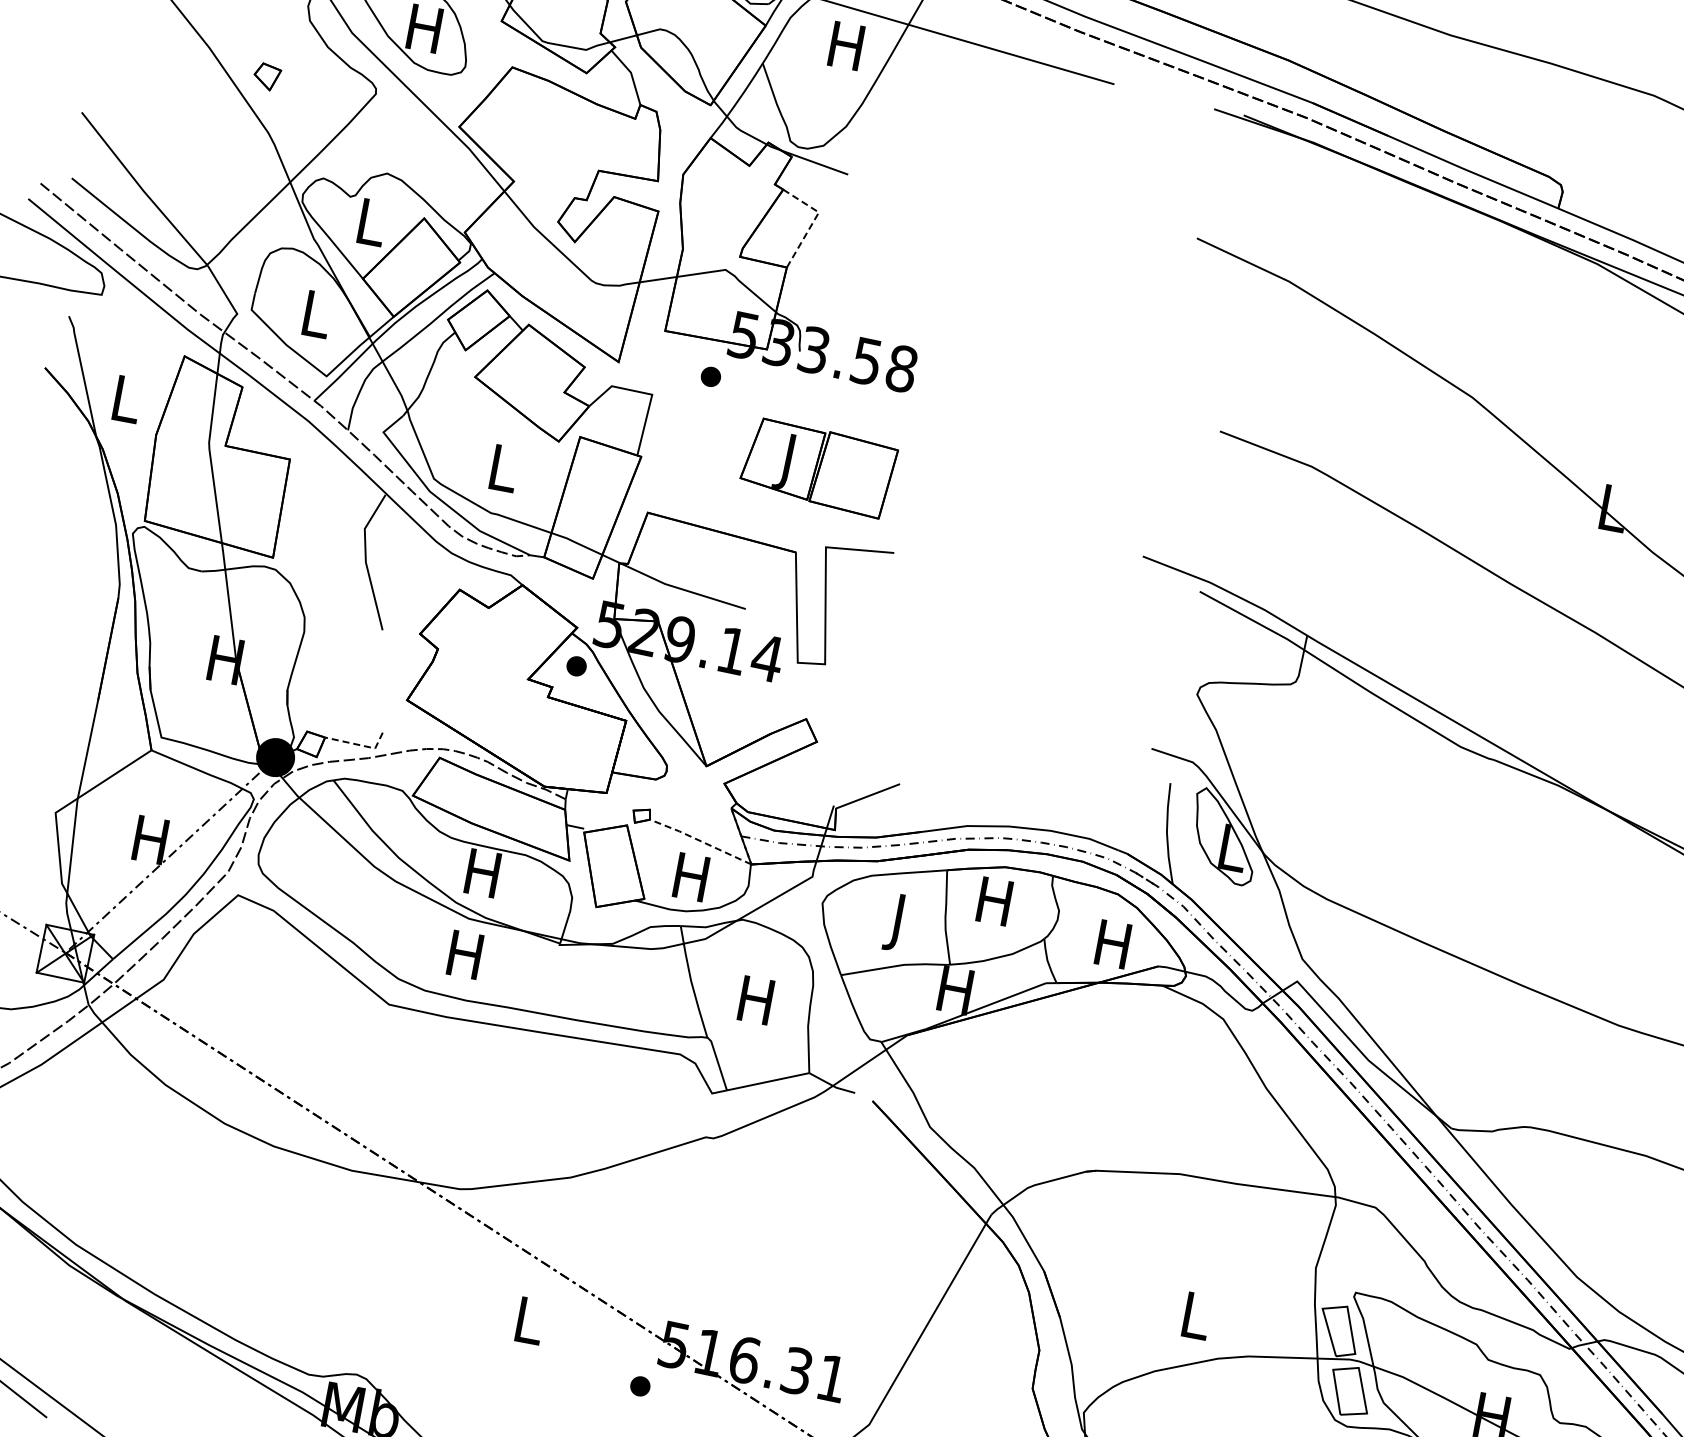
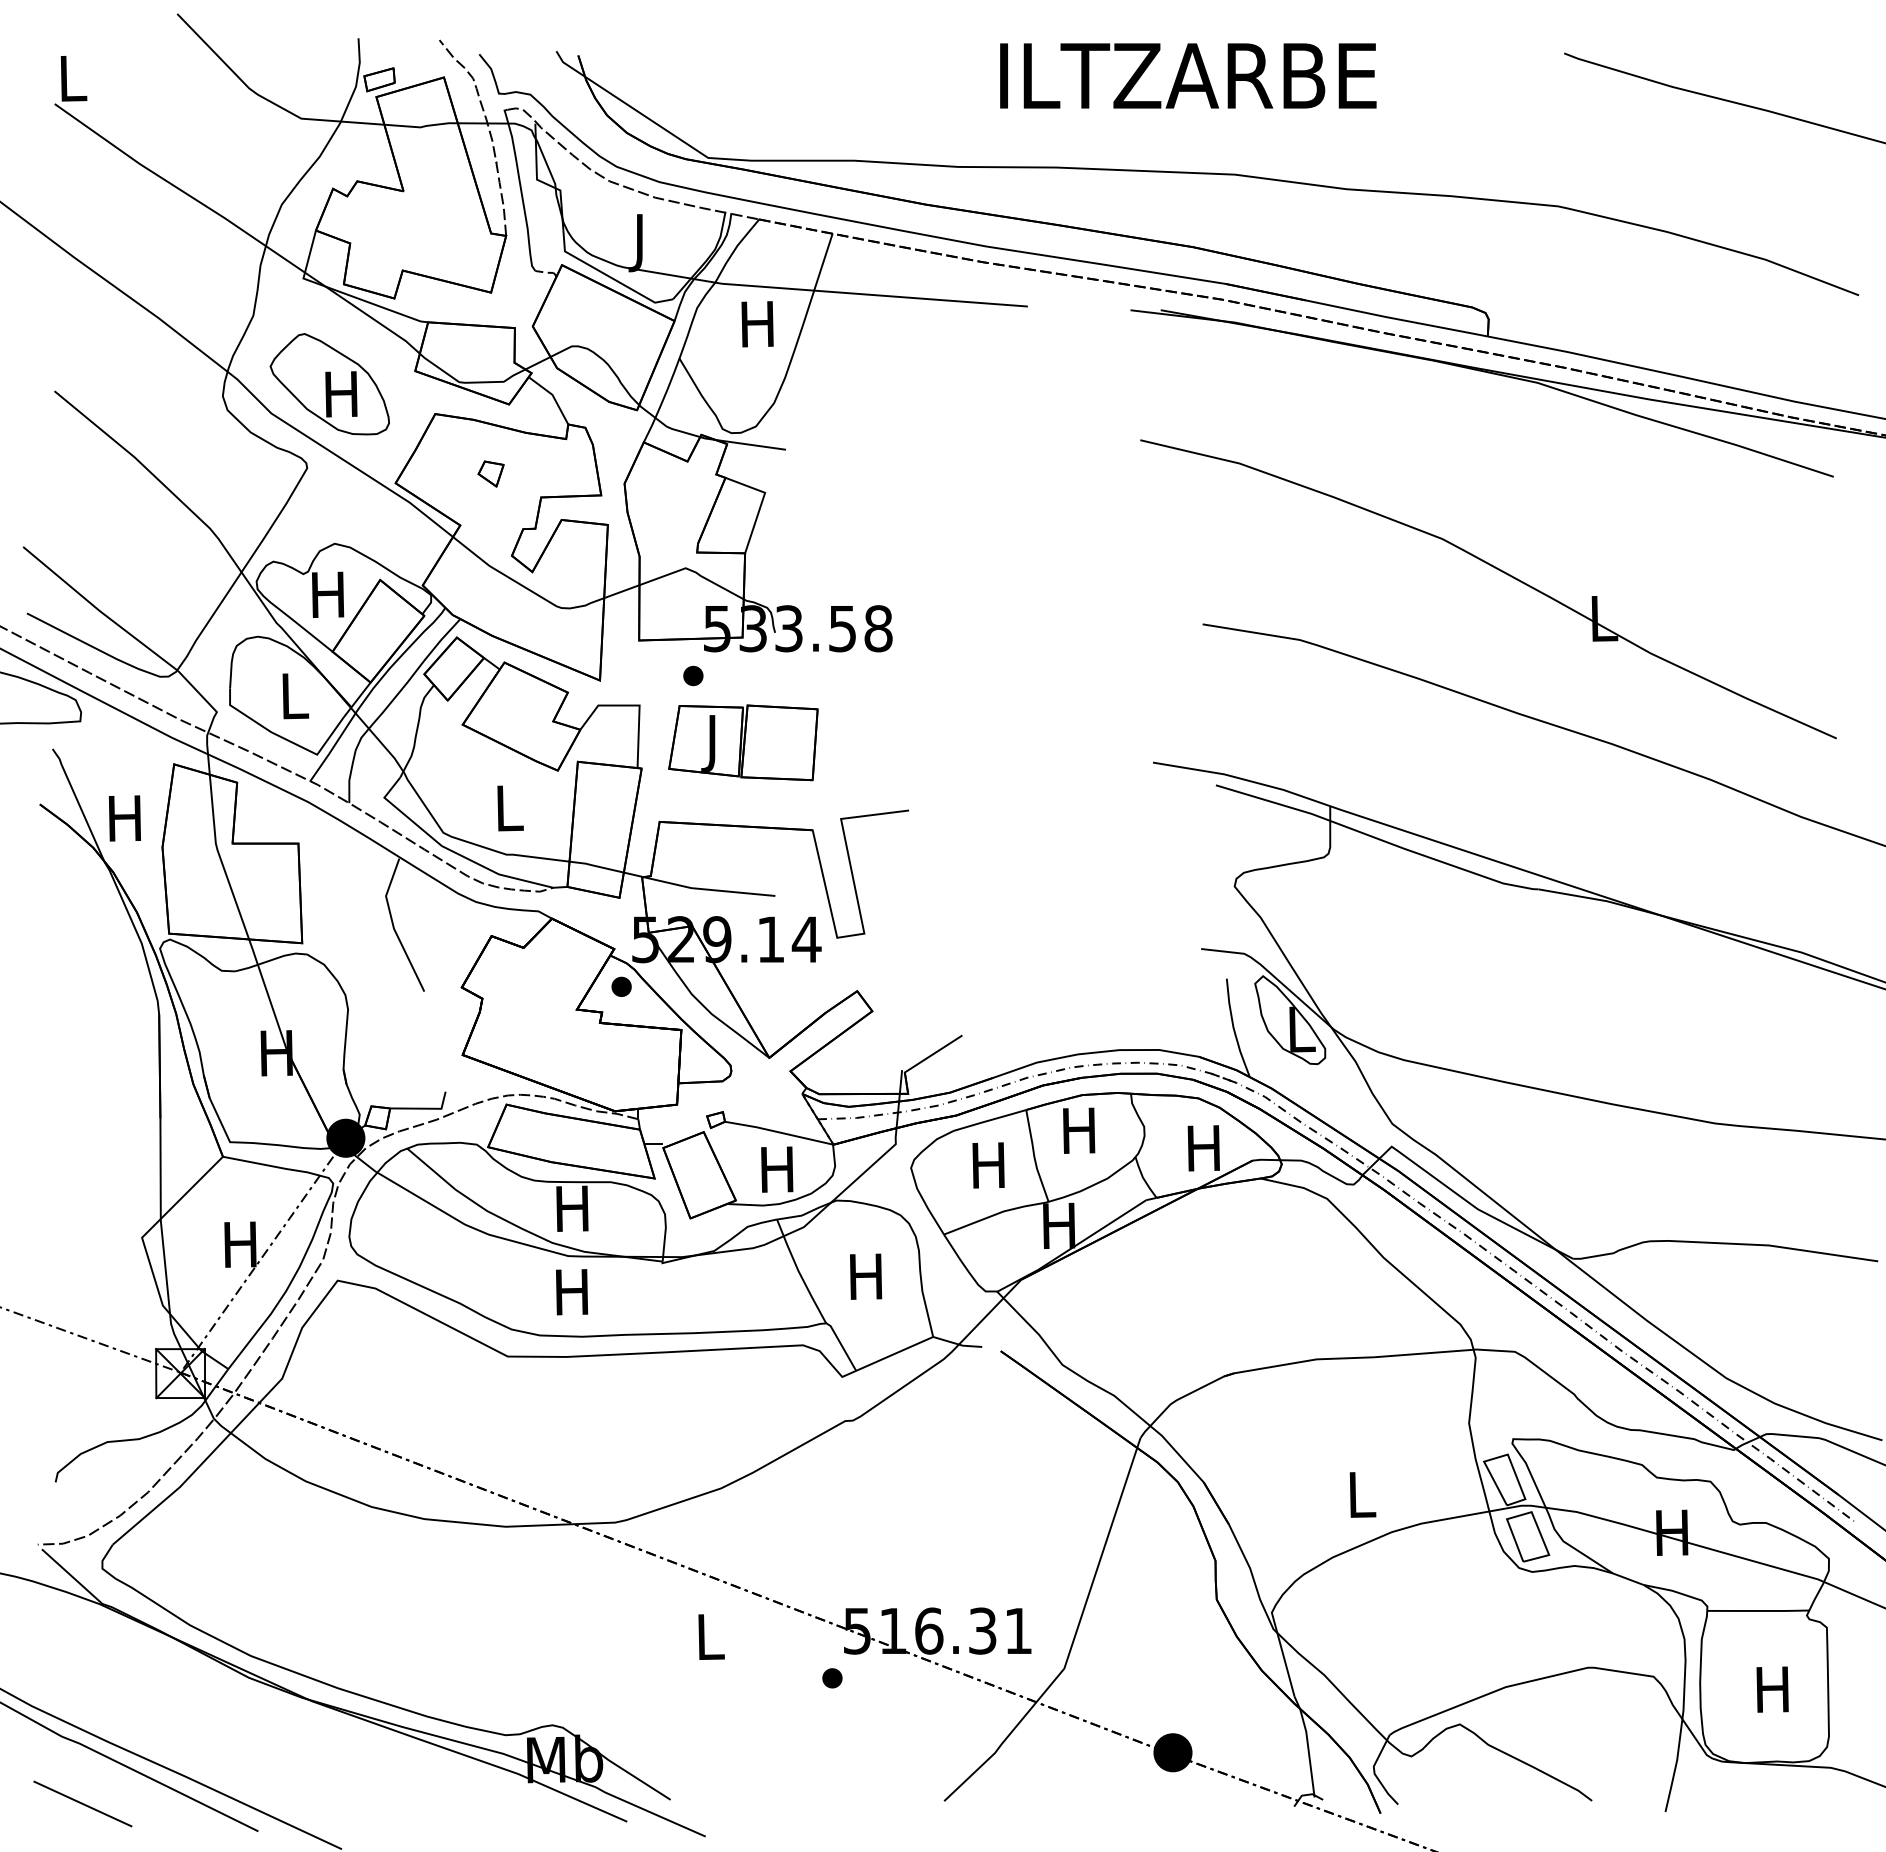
part: (266, 76) -> (490, 473), moved
text: (370, 221) -> (328, 594), L -> H
line: (814, 221) -> (762, 502), dashed -> solid
text: (124, 399) -> (124, 818), L -> H
part: (818, 467) -> (743, 742), moved
line: (358, 744) -> (424, 1108), dashed -> solid
line: (700, 841) -> (778, 1132), dashed -> solid
text: (897, 922) -> (988, 1171), J -> H

